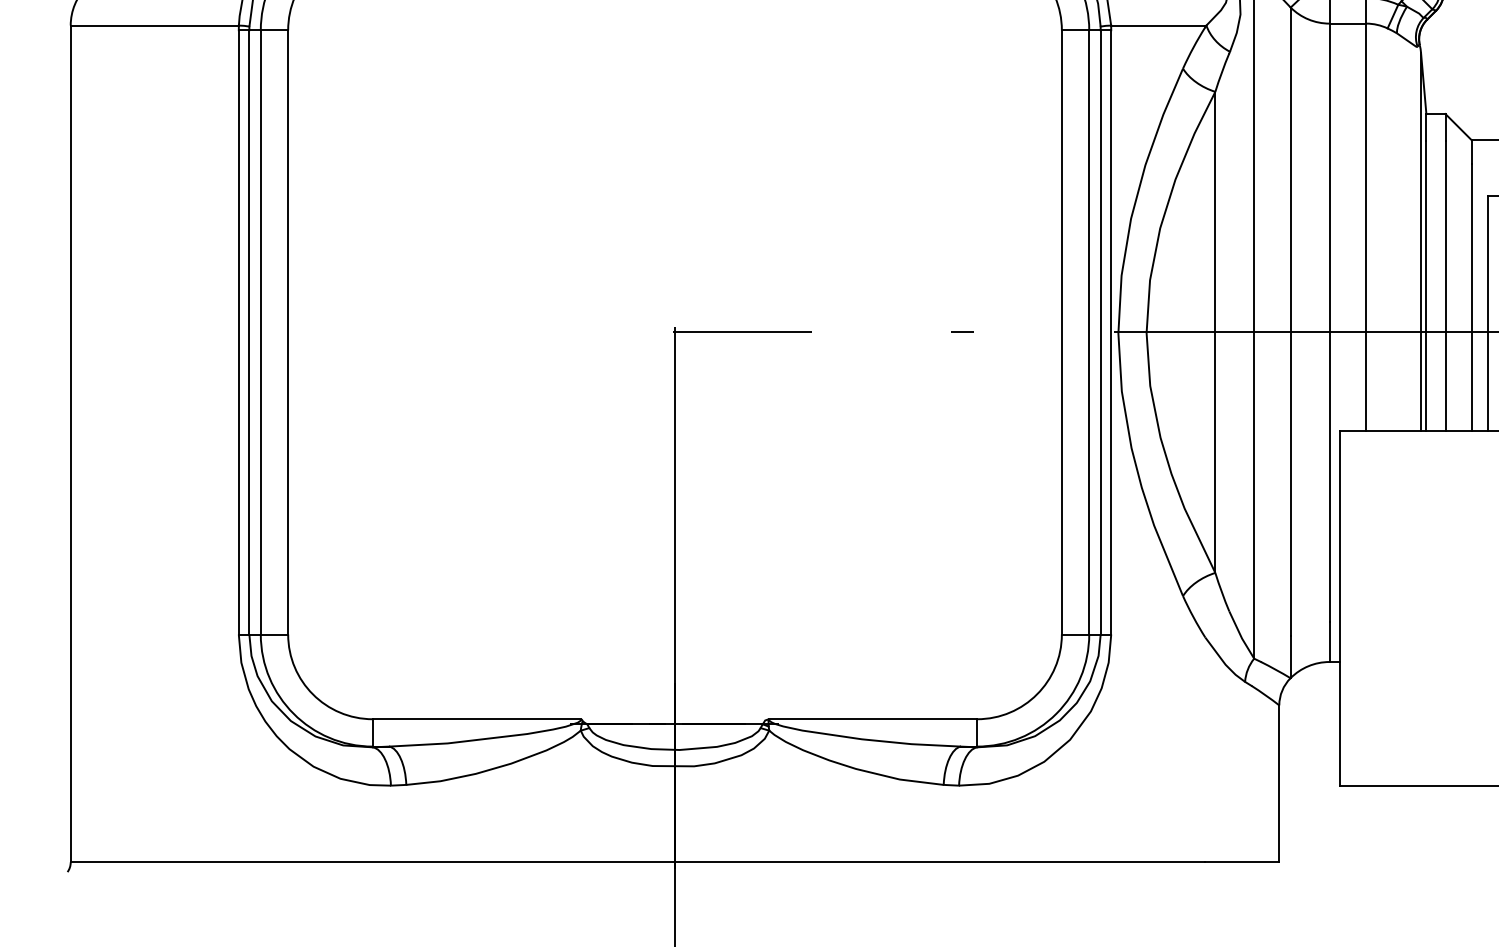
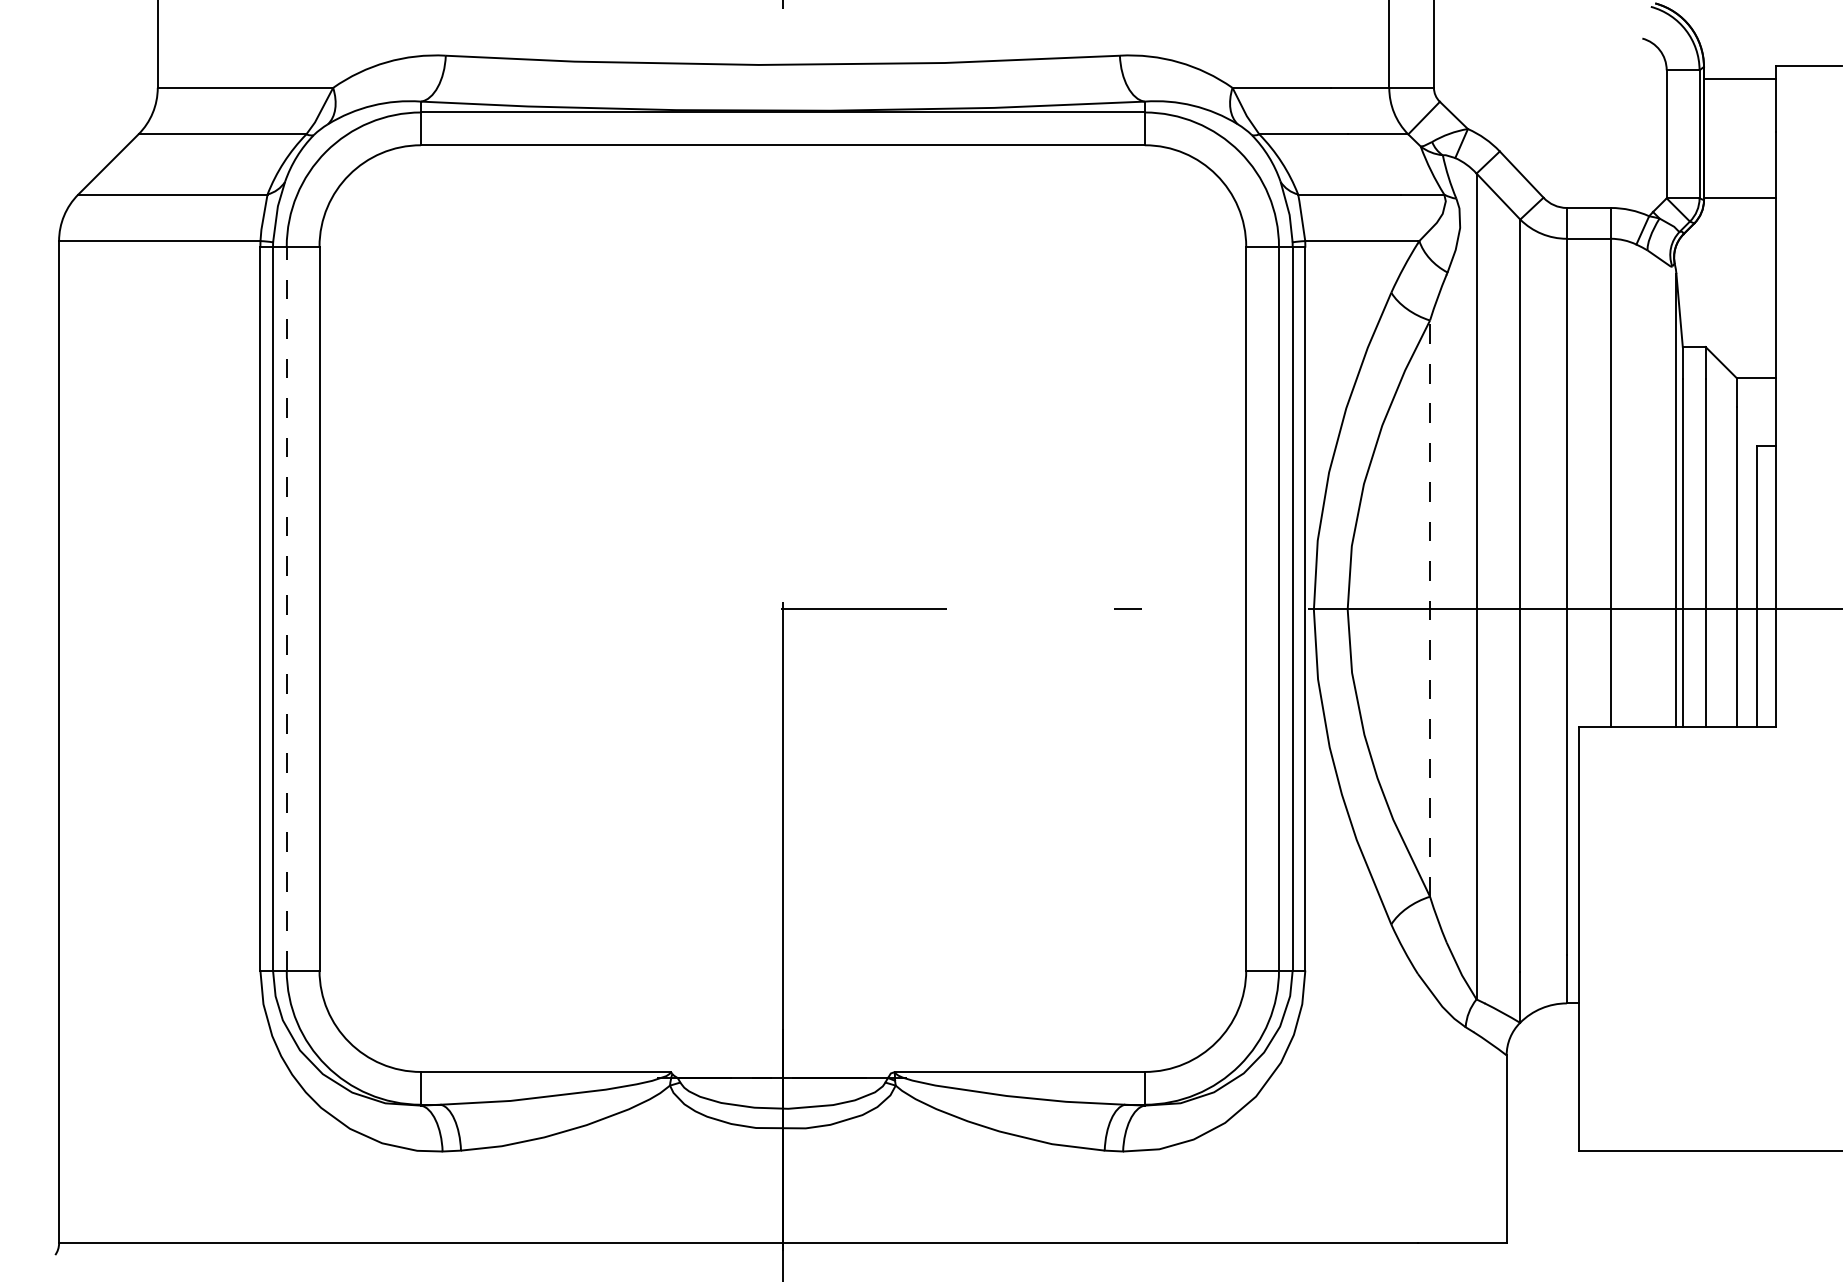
line: (260, 332) -> (286, 608), solid -> dashed
line: (1215, 332) -> (1430, 608), solid -> dashed

